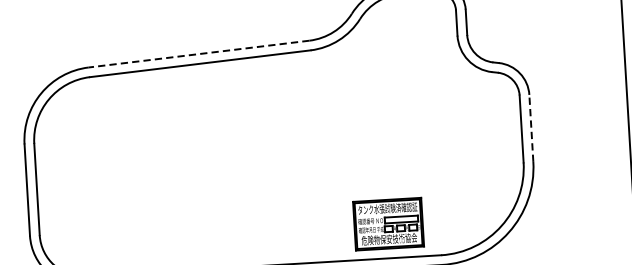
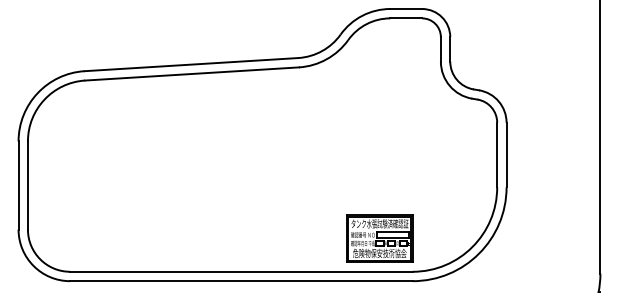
line: (198, 54) -> (190, 64), dashed -> solid
line: (531, 127) -> (506, 154), dashed -> solid
part: (388, 223) -> (379, 238), moved

